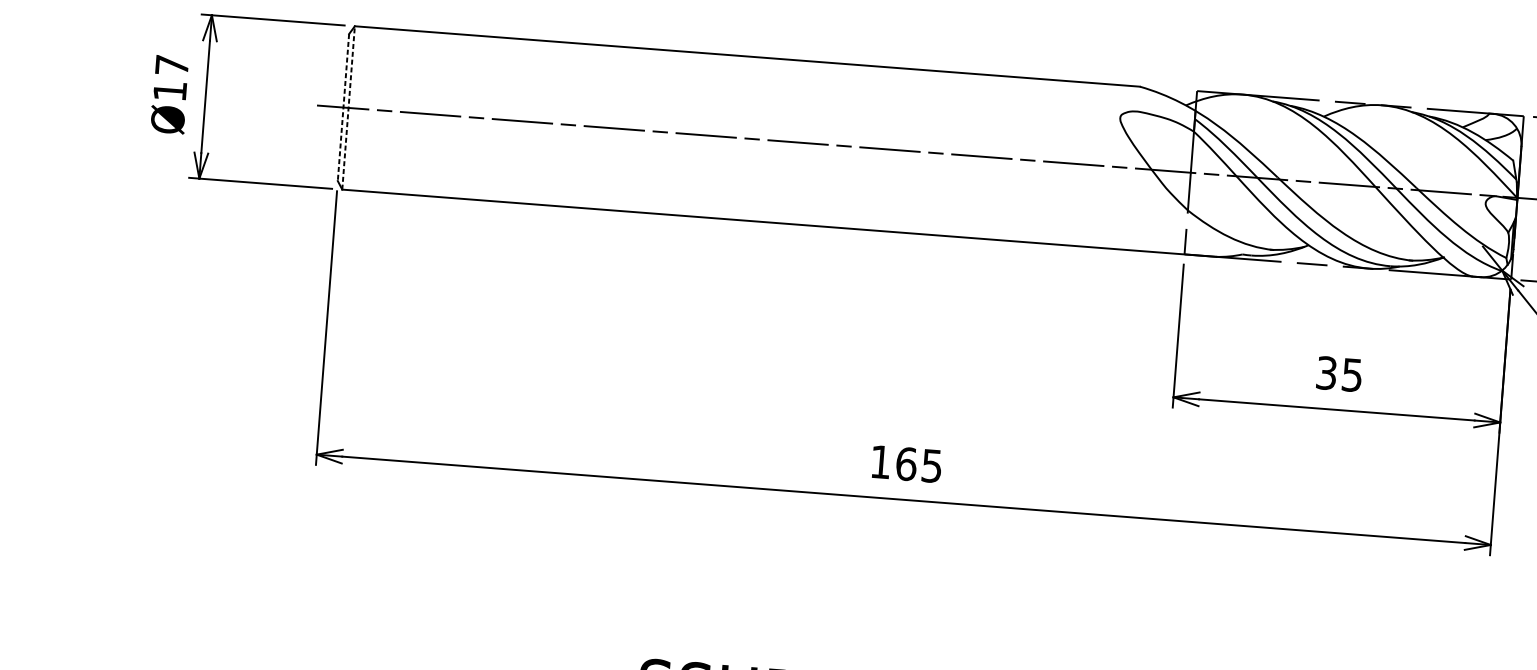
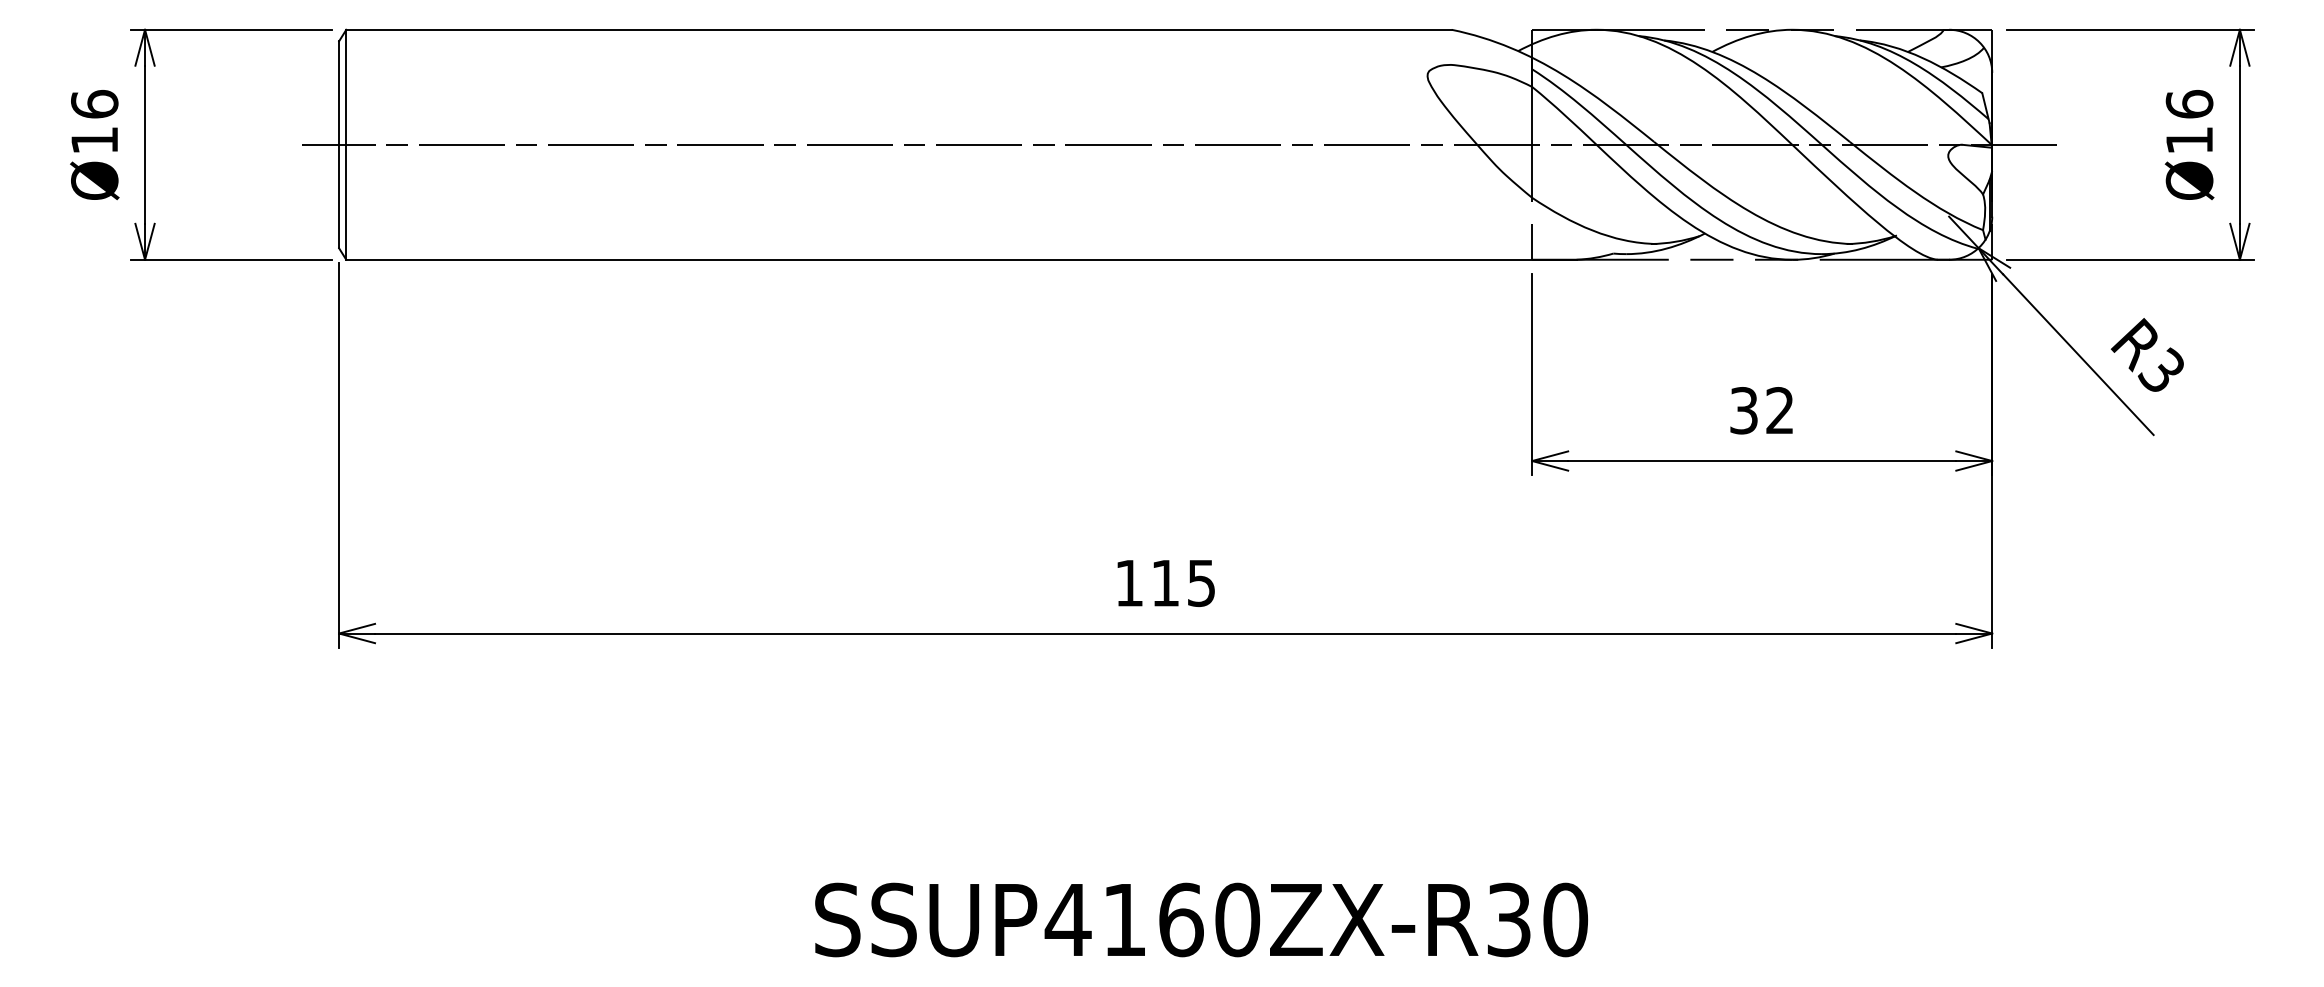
text: (172, 64) -> (94, 103), Ø17 -> Ø16
line: (348, 107) -> (346, 144), dashed -> solid
line: (343, 108) -> (339, 145), dashed -> solid
text: (1351, 374) -> (1779, 410), 35 -> 32
text: (906, 464) -> (1165, 583), 165 -> 115

